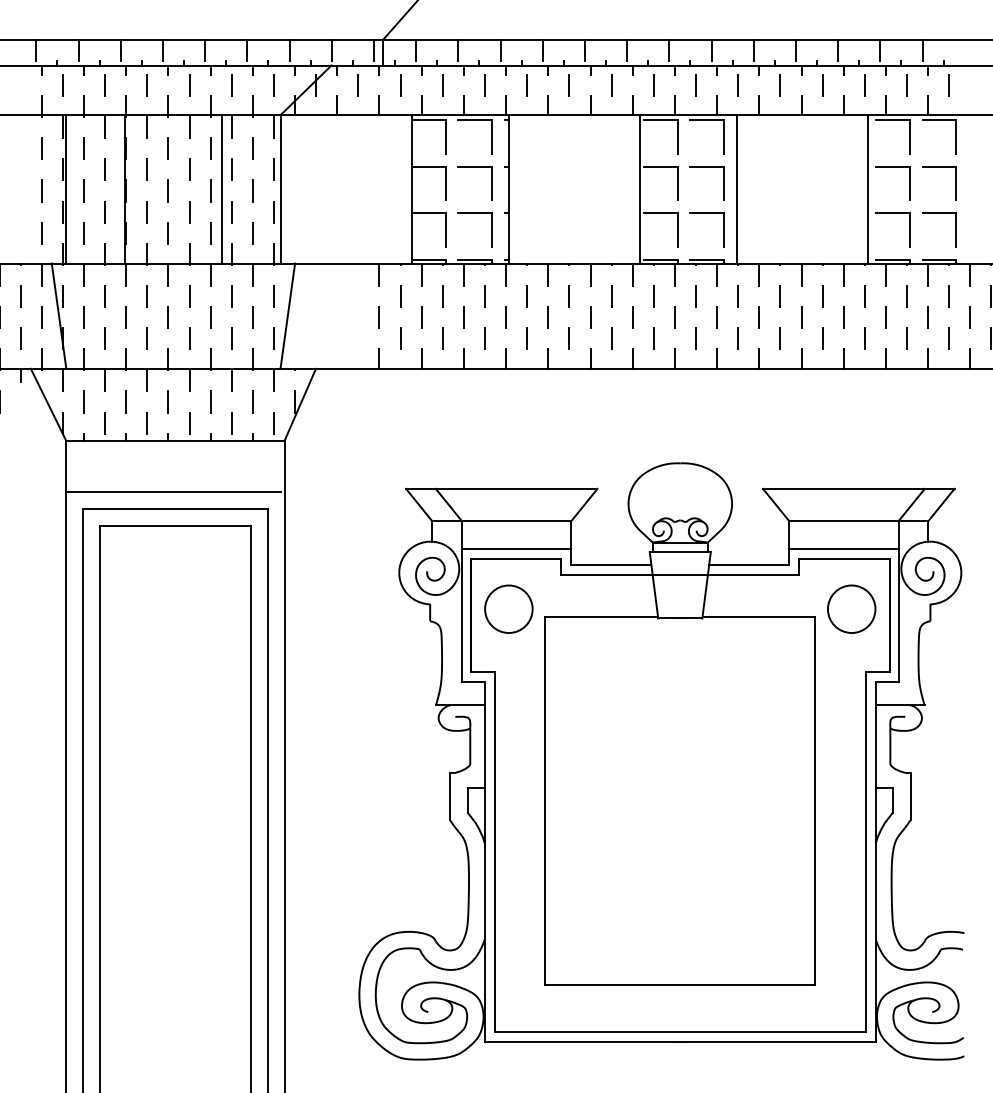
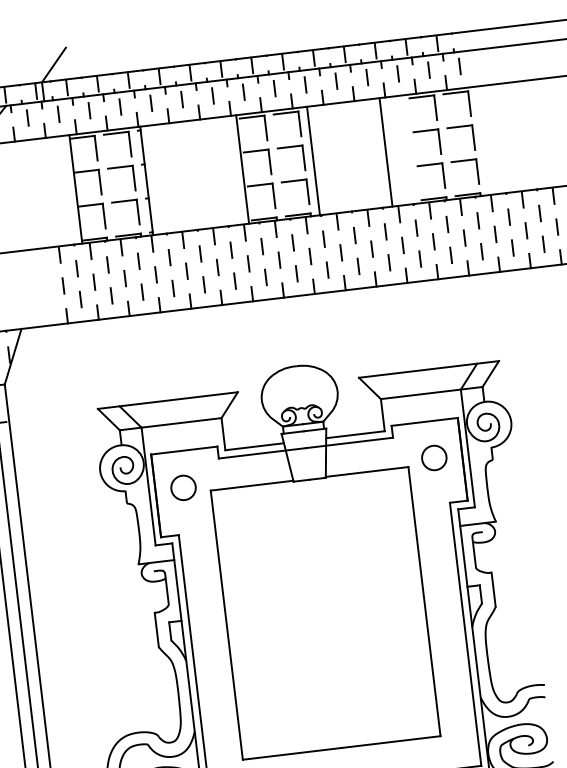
line: (867, 189) -> (385, 152), moved
line: (516, 548) -> (183, 442), removed
line: (843, 548) -> (422, 414), removed
circle: (508, 608) -> (183, 487), size x0.7
circle: (851, 608) -> (434, 457), size x0.7

